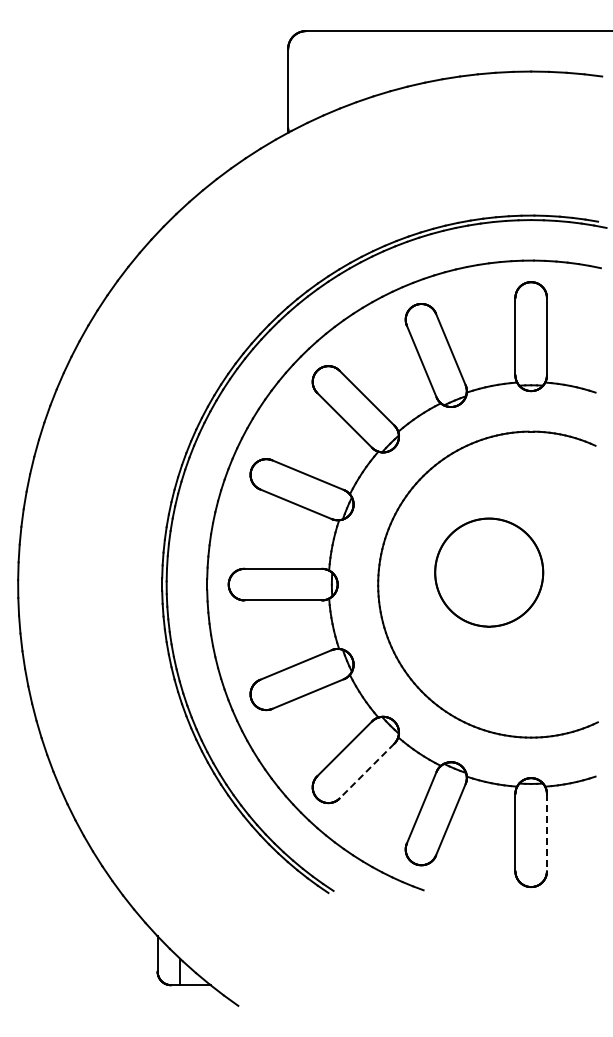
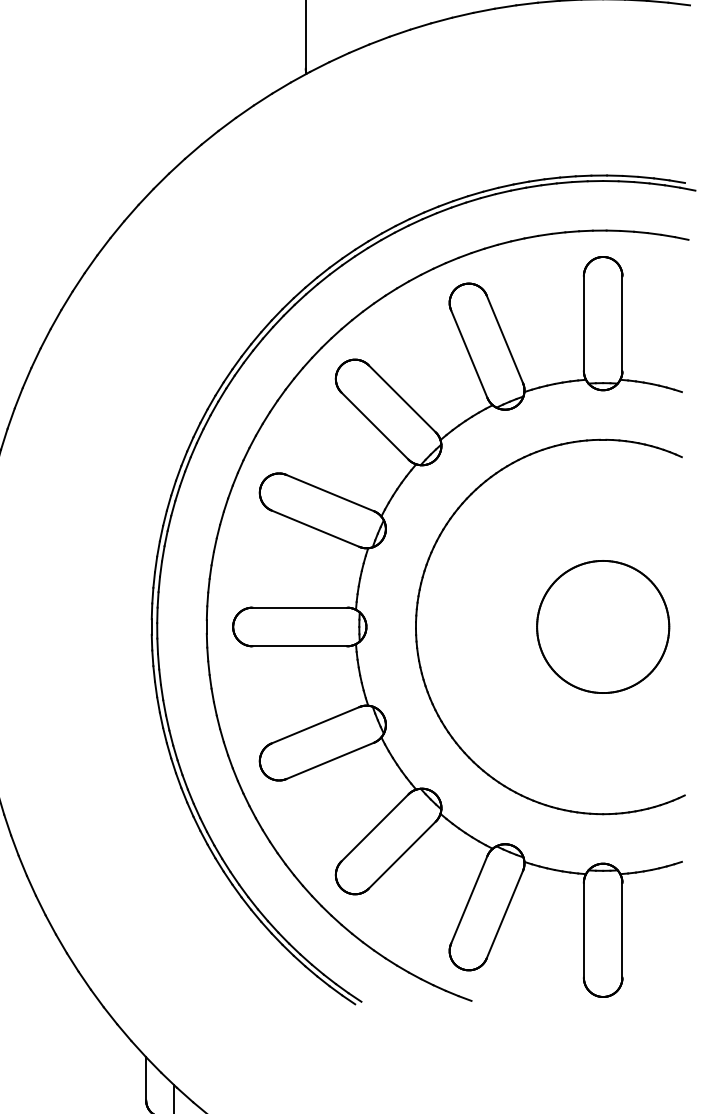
part: (489, 572) -> (603, 626), moved
line: (366, 771) -> (401, 855), dashed -> solid
line: (546, 832) -> (621, 930), dashed -> solid

